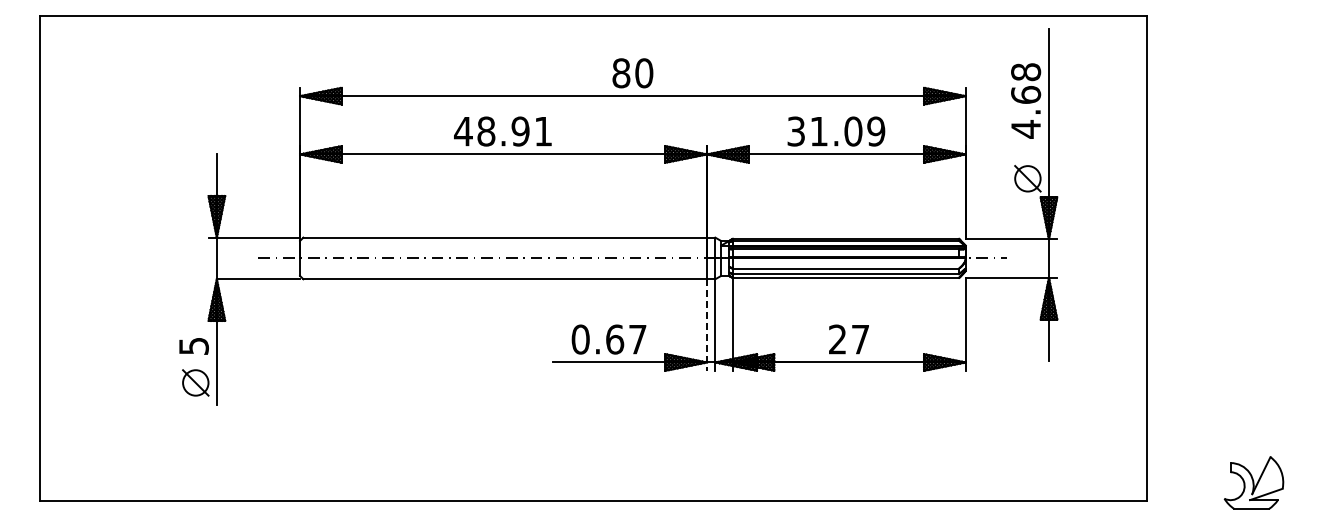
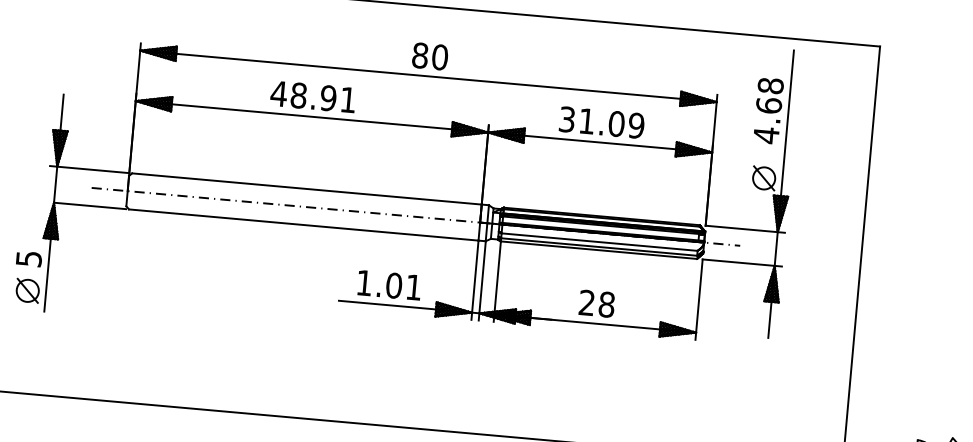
line: (707, 325) -> (475, 280), dashed -> solid
text: (608, 339) -> (388, 285), 0.67 -> 1.01
text: (860, 339) -> (606, 304), 27 -> 28

